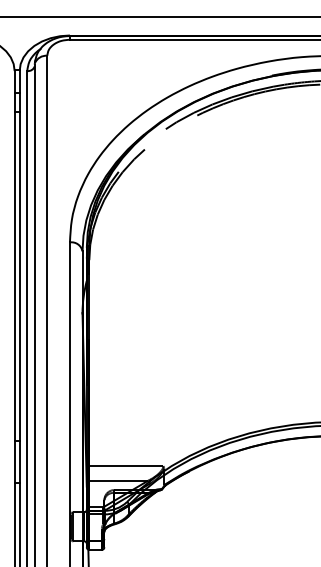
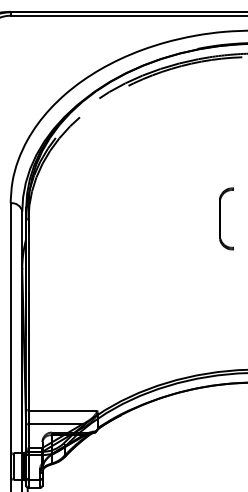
part: (296, 259) -> (220, 219), added

